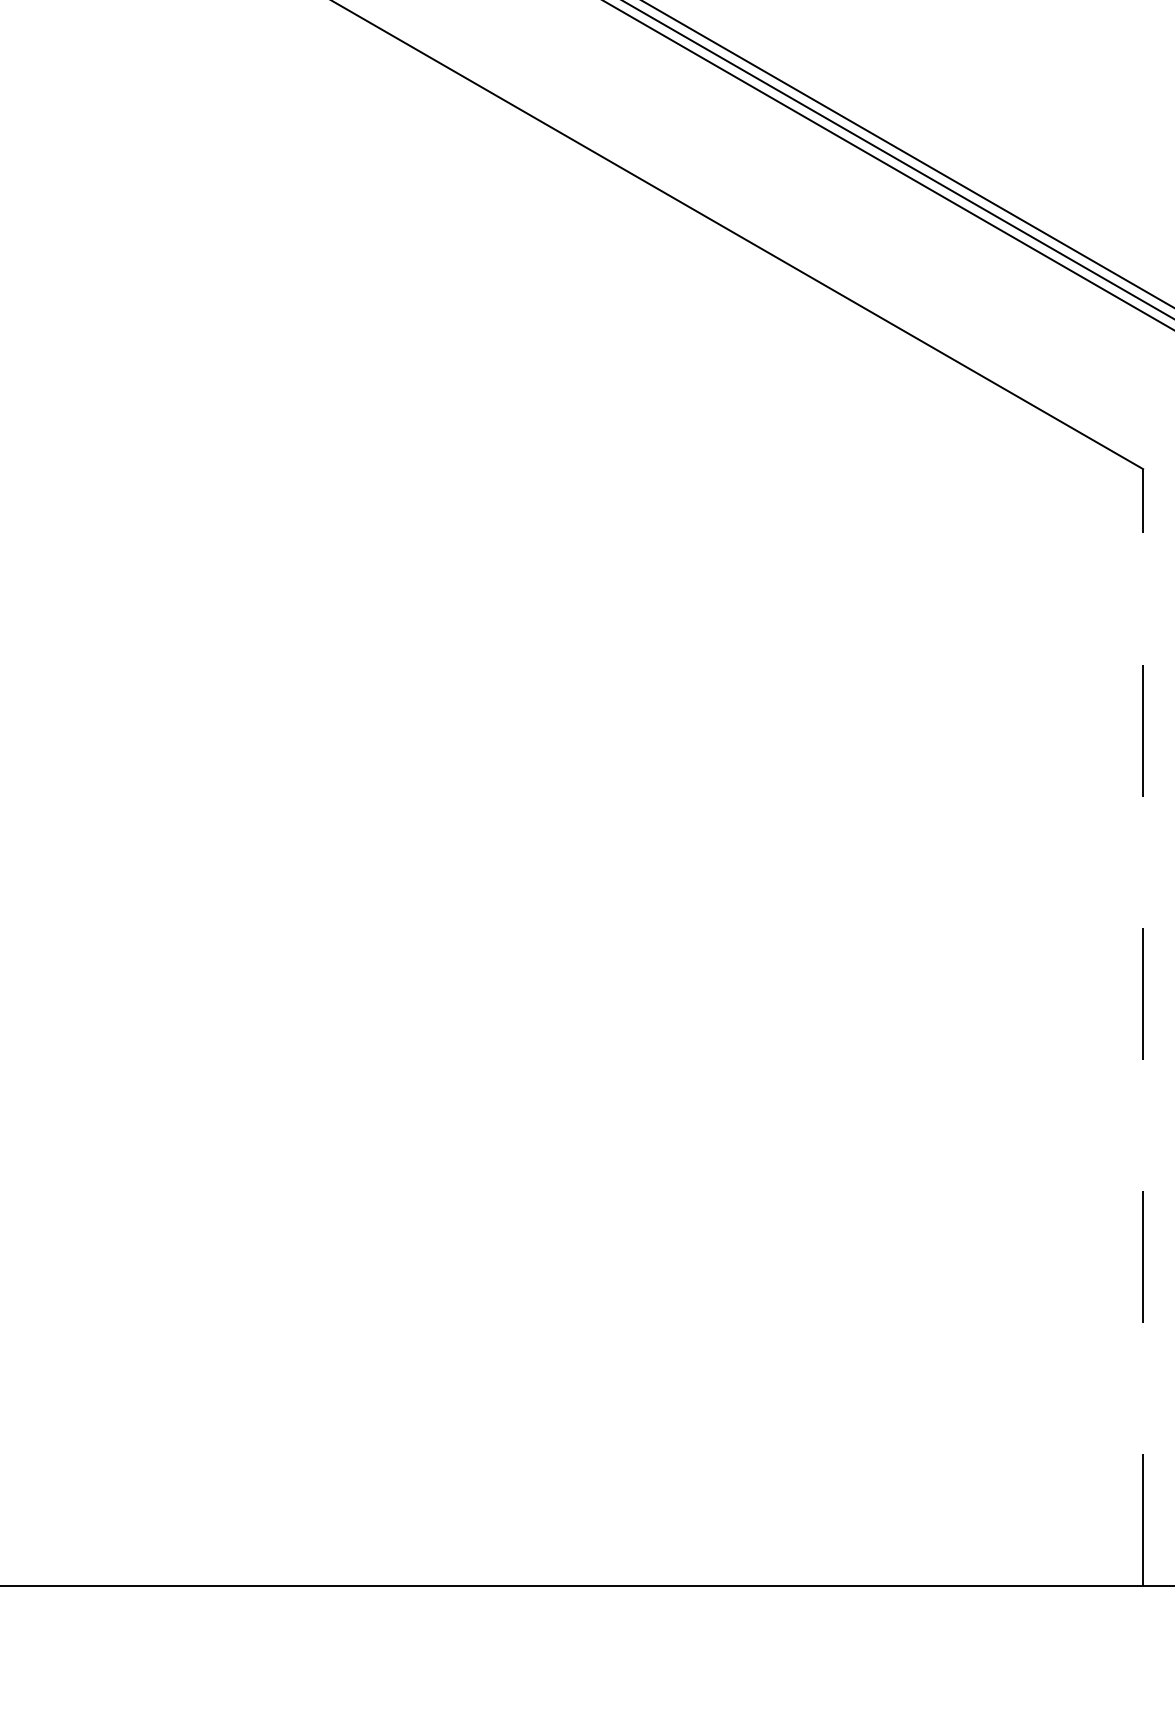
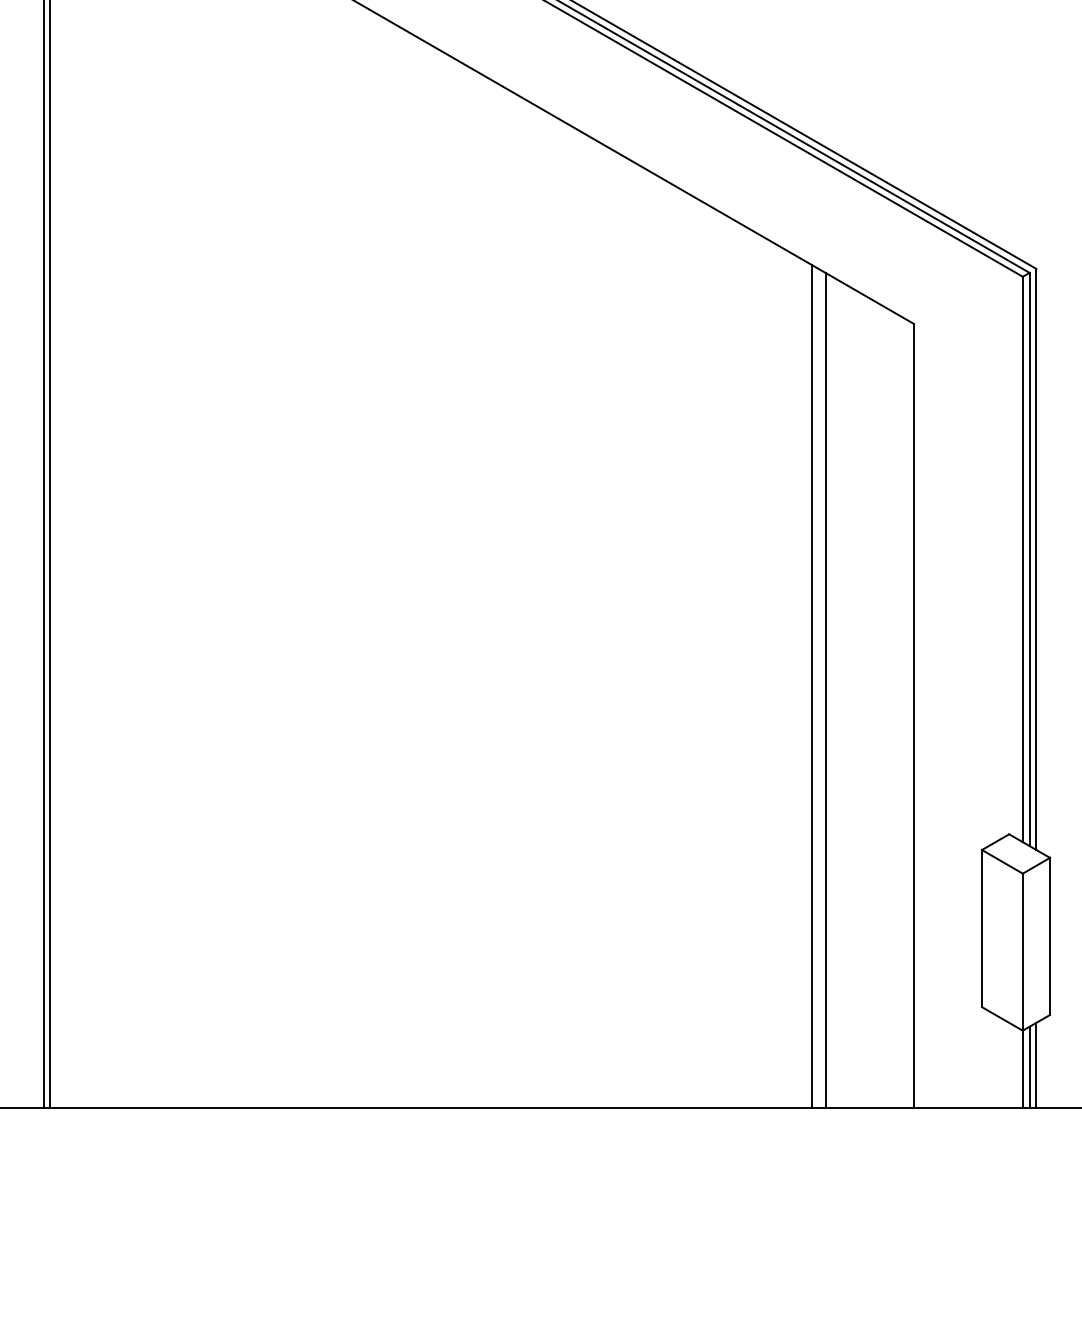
line: (998, 985) -> (812, 686), added
line: (1017, 989) -> (825, 689), added
line: (1142, 1027) -> (913, 715), dashed -> solid

